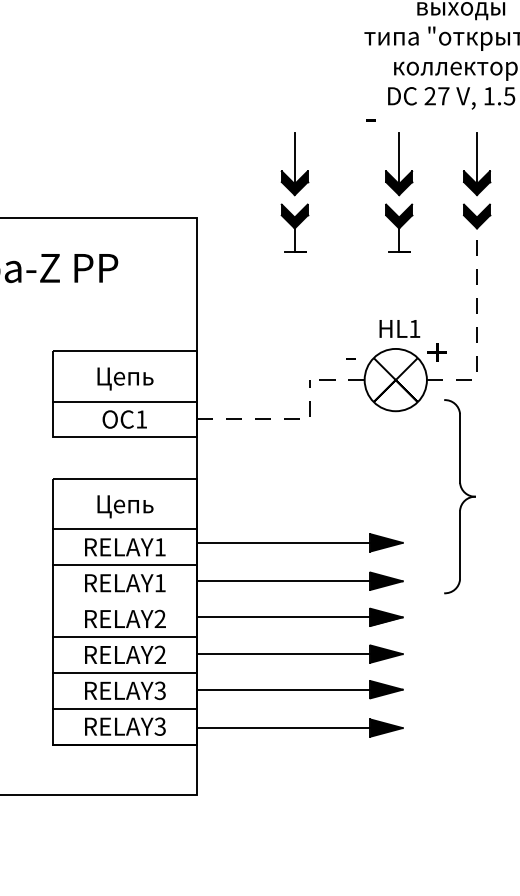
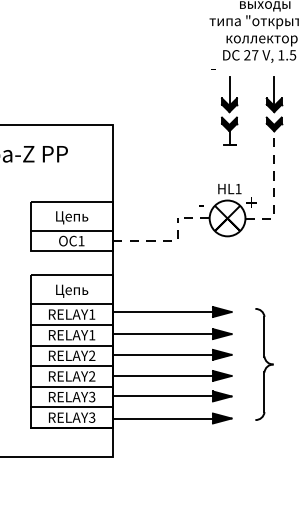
part: (294, 192) -> (169, 110), removed
part: (460, 496) -> (264, 364), moved
line: (124, 601) -> (71, 345), added

